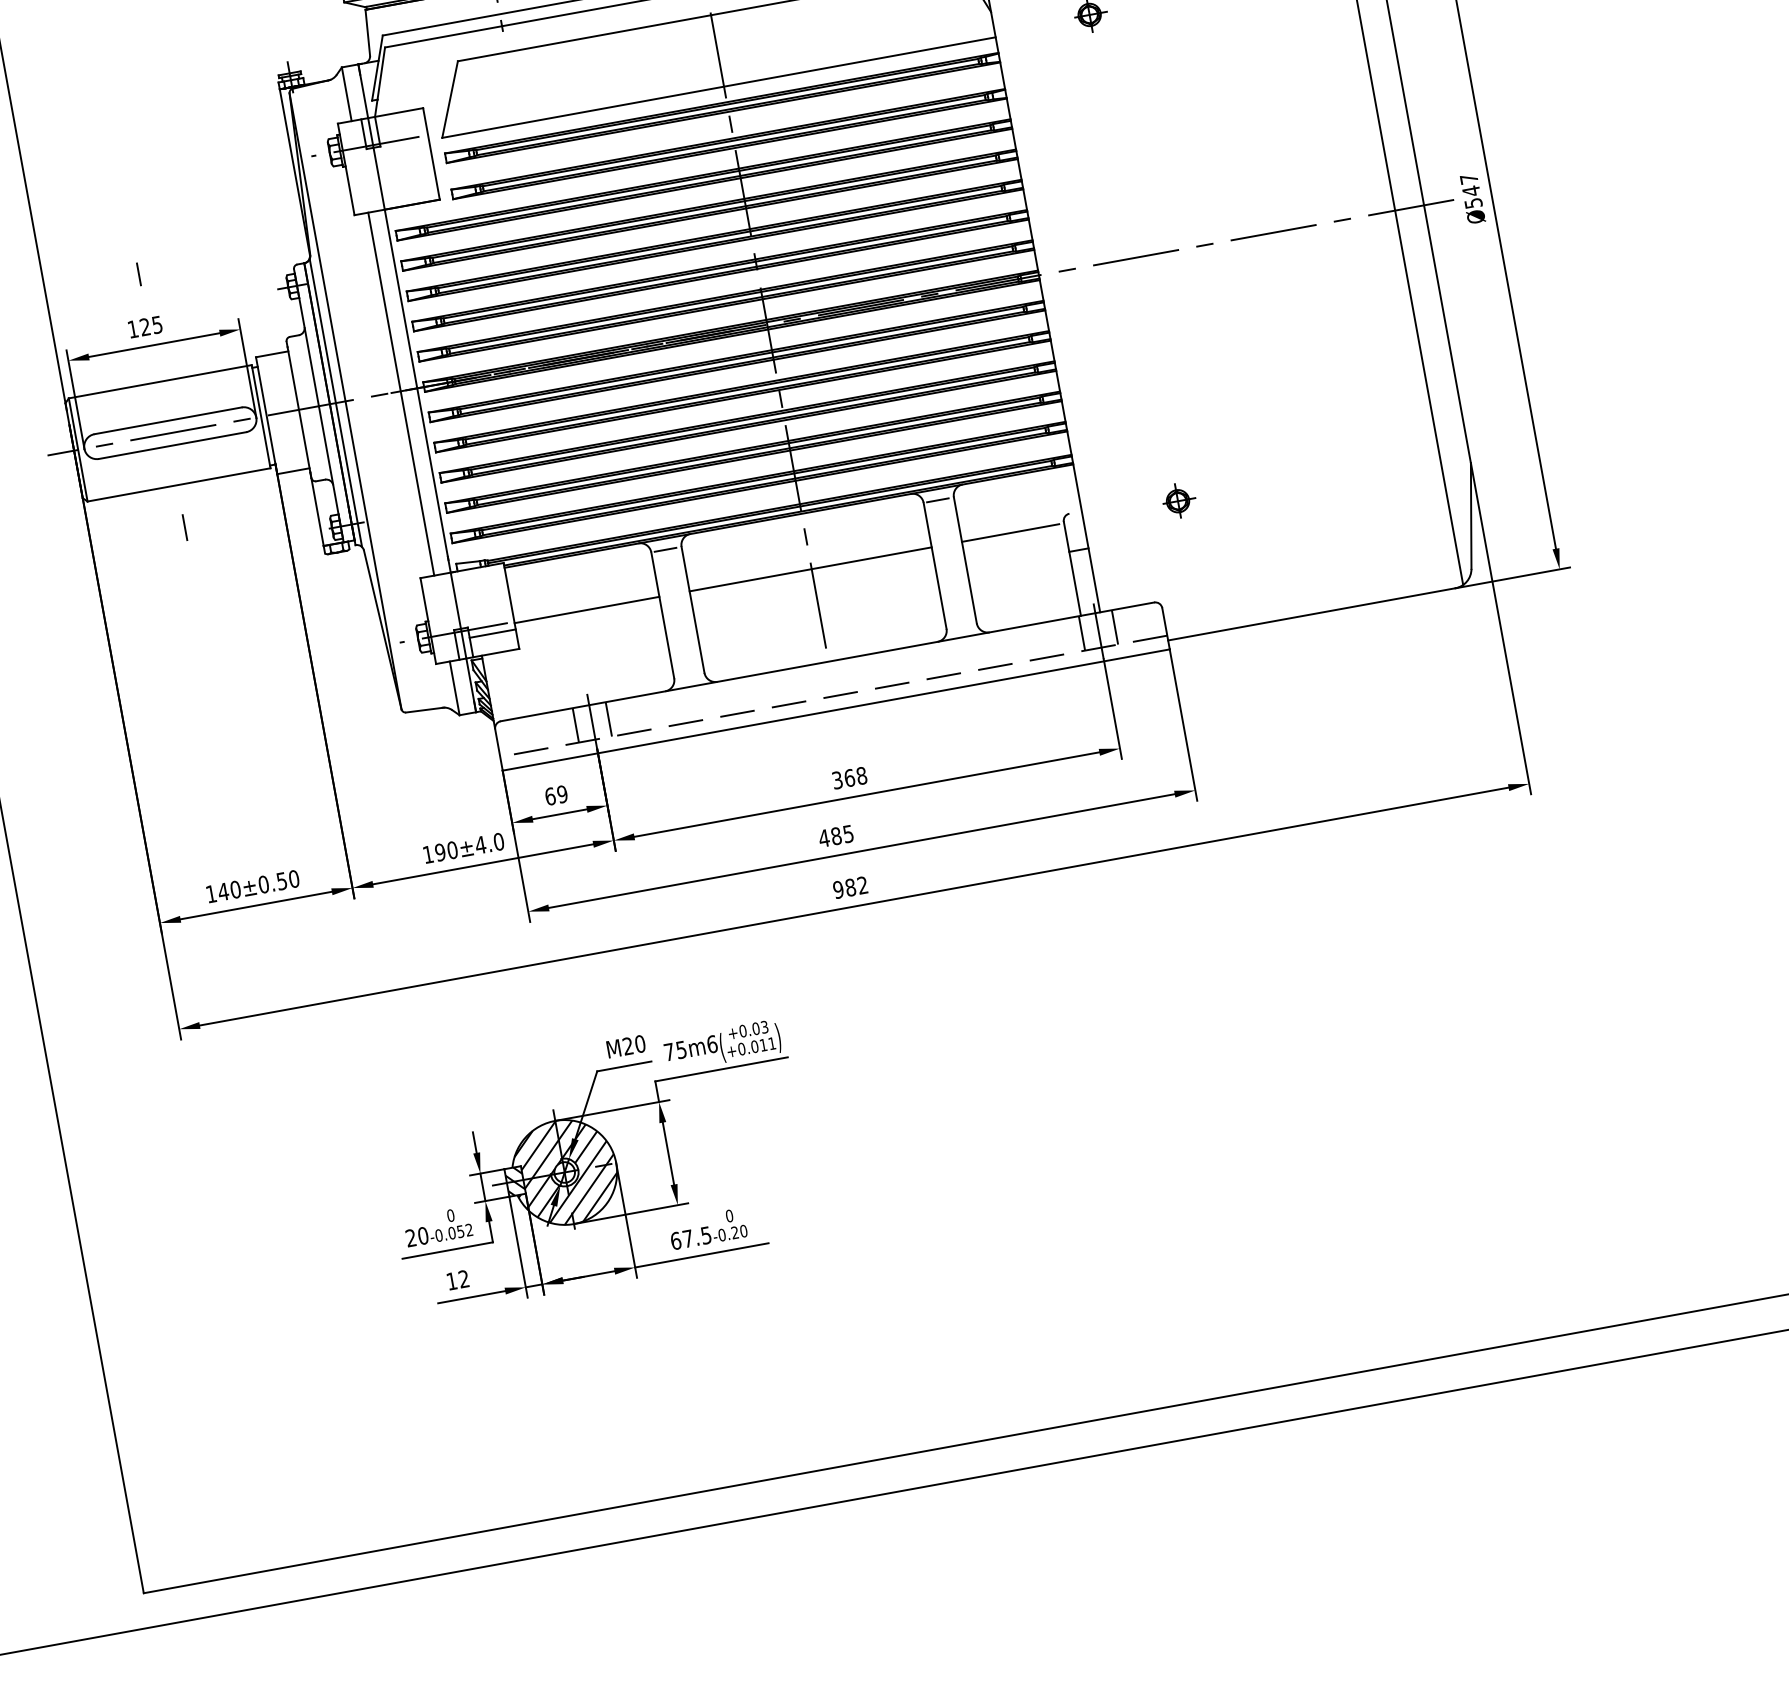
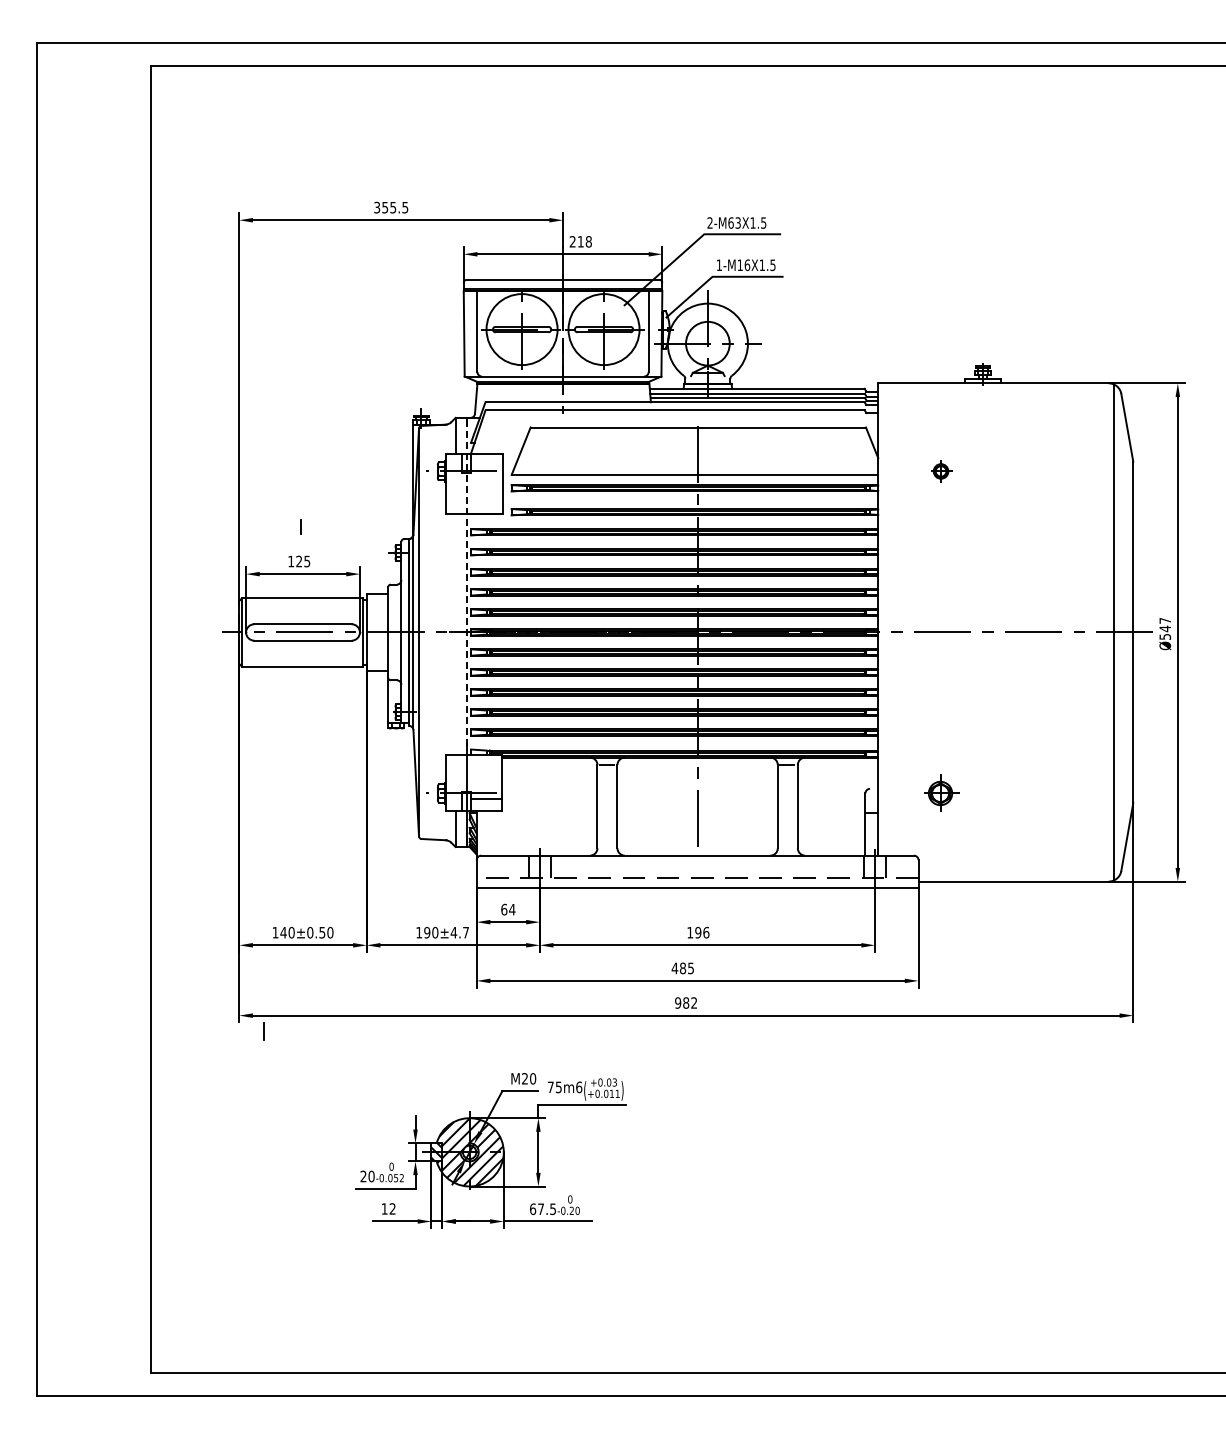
line: (403, 311) -> (466, 581), solid -> dashed
line: (401, 394) -> (455, 634), removed
part: (1178, 501) -> (941, 793), size x1.6
line: (183, 527) -> (263, 1031), moved
line: (1009, 533) -> (829, 794), removed
line: (810, 569) -> (697, 794), removed
line: (587, 610) -> (549, 794), removed
text: (849, 777) -> (698, 932), 368 -> 196
text: (562, 794) -> (512, 909), 69 -> 64
text: (498, 841) -> (465, 932), ±4.0 -> ±4.7

